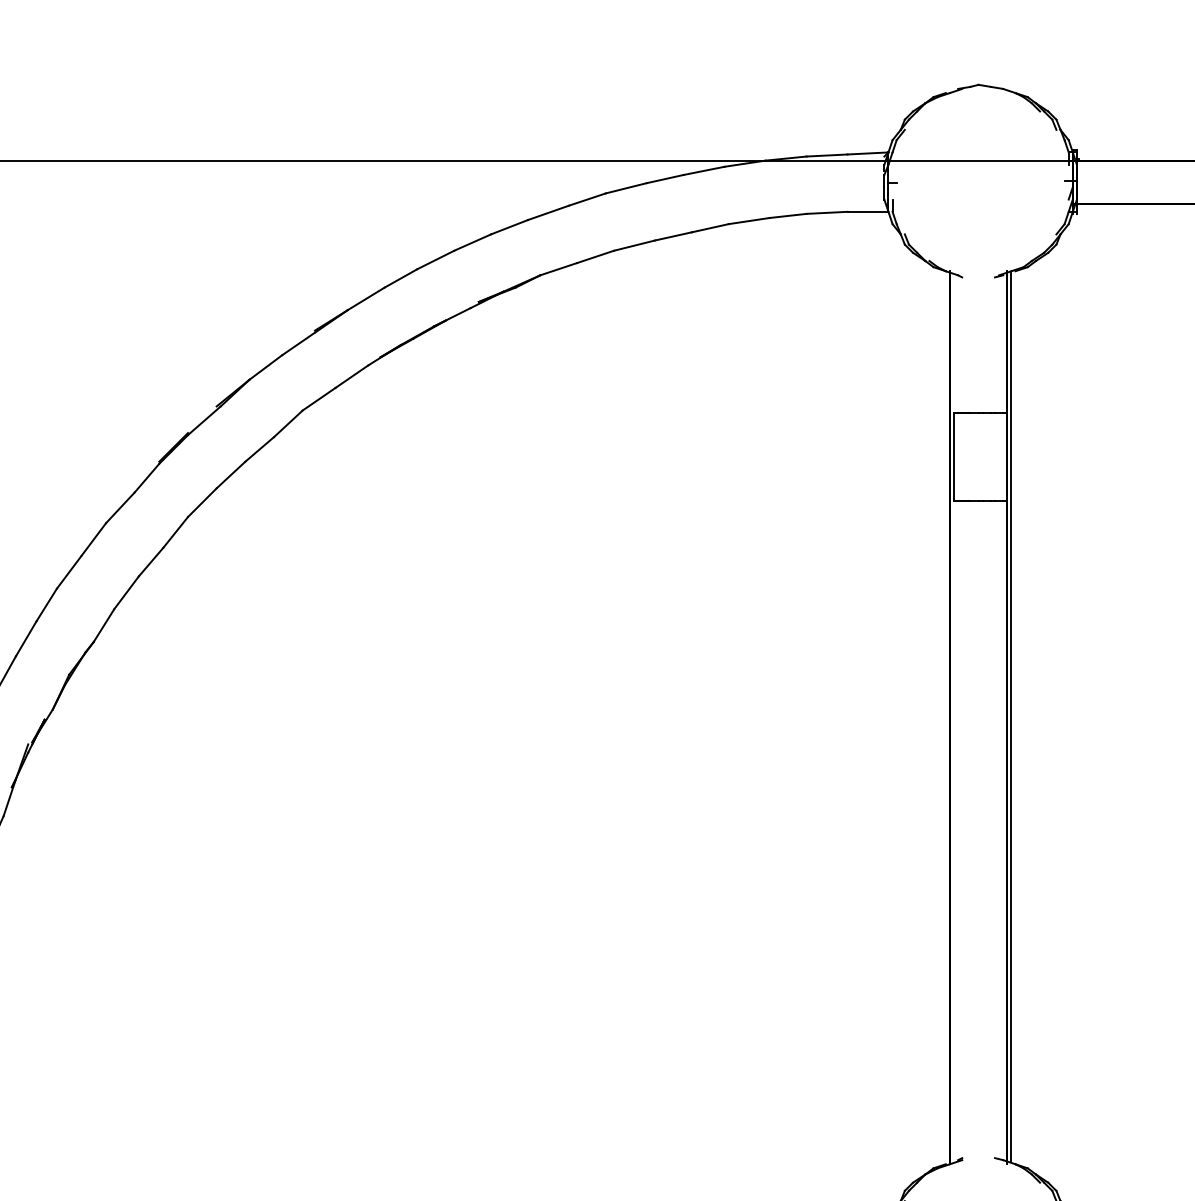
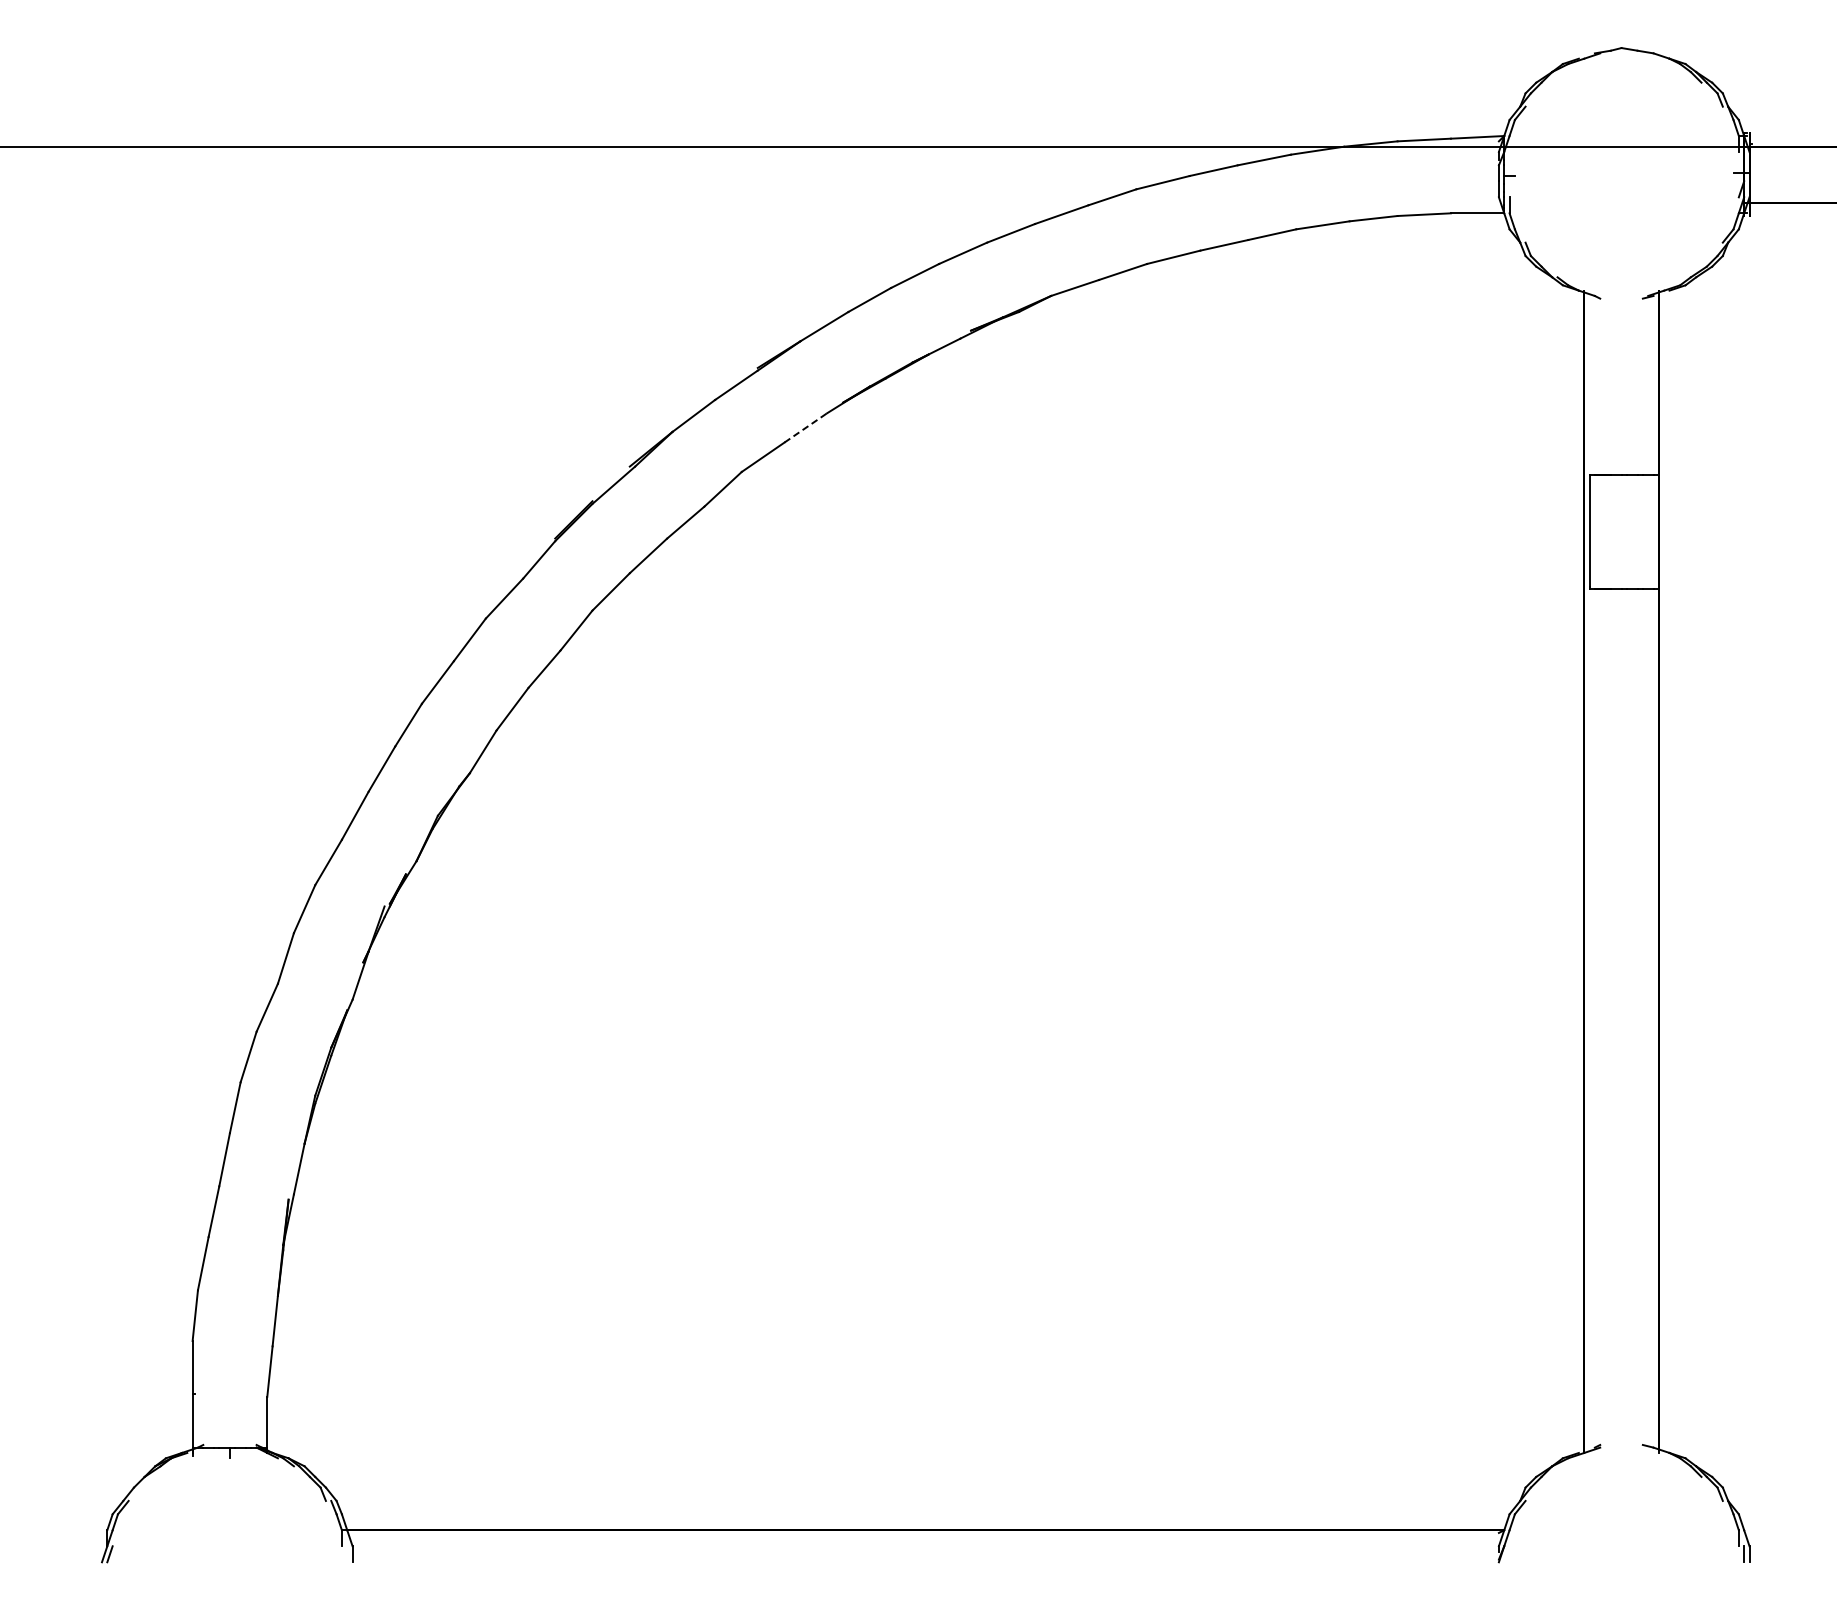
line: (351, 376) -> (805, 427), solid -> dashed
line: (1011, 717) -> (1664, 871), removed

